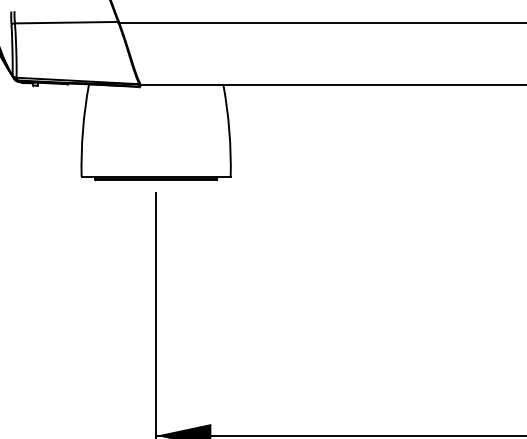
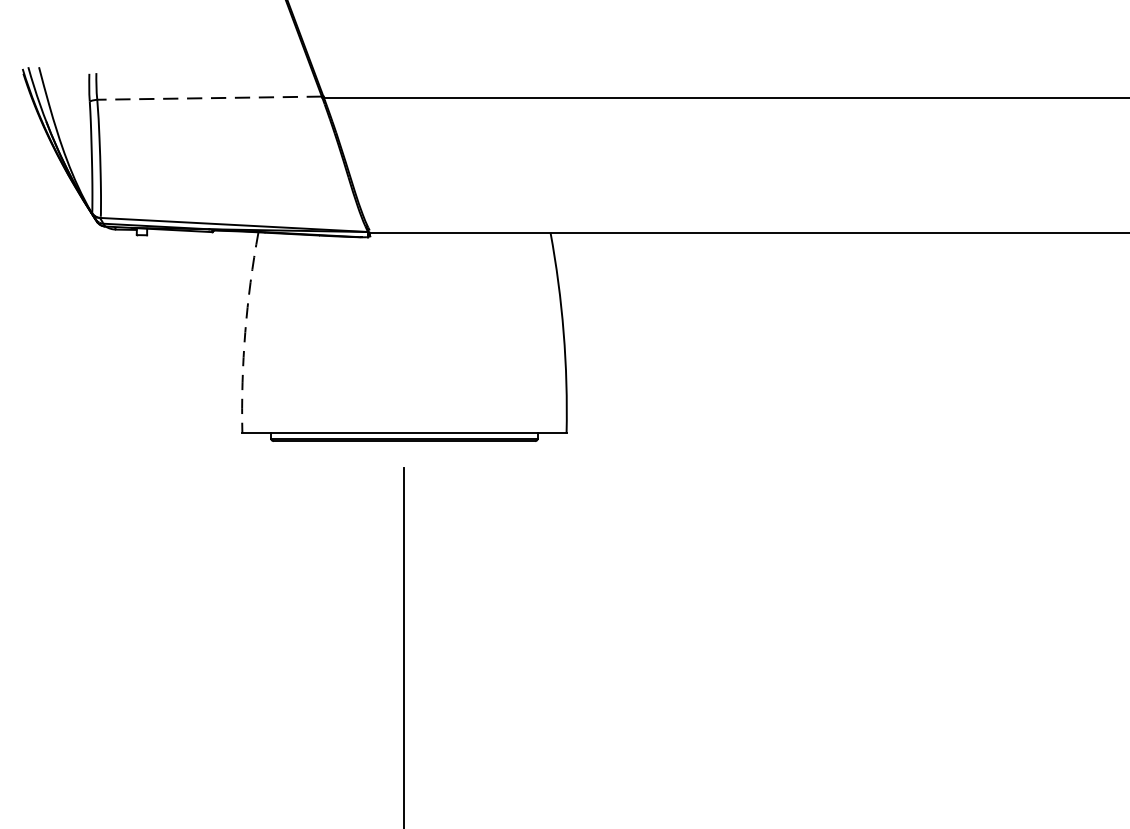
line: (66, 22) -> (209, 97), solid -> dashed
arc: (82, 130) -> (244, 332), solid -> dashed

